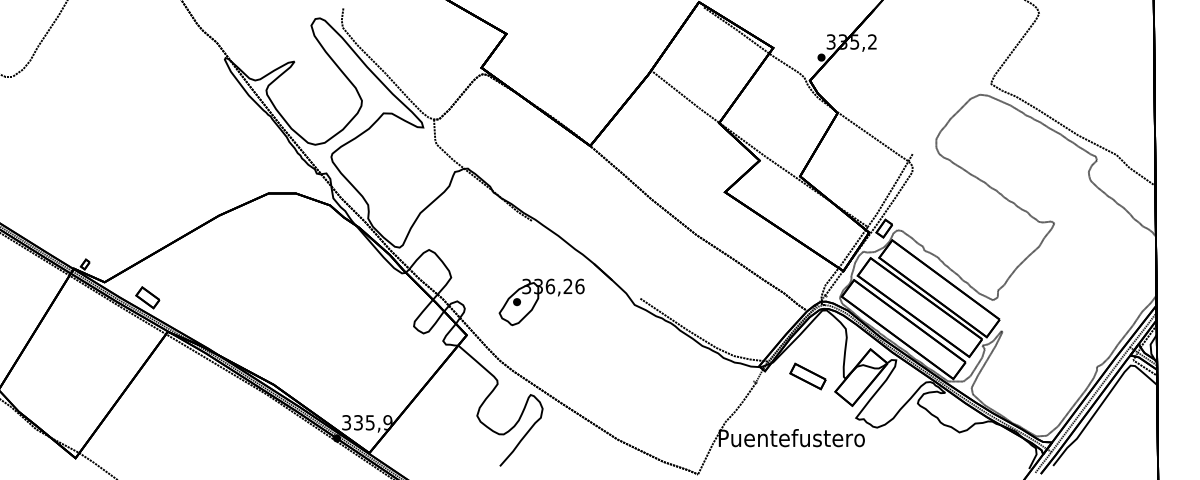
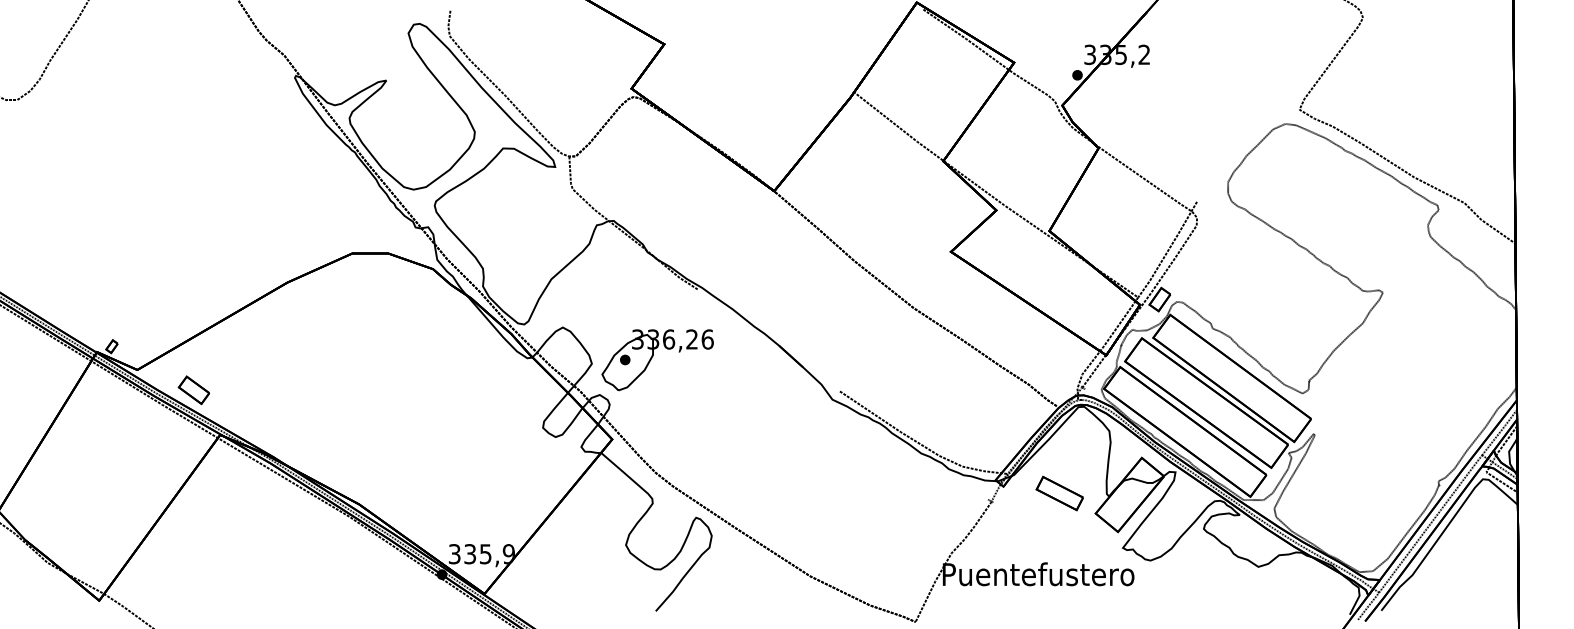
part: (541, 302) -> (657, 360), moved

